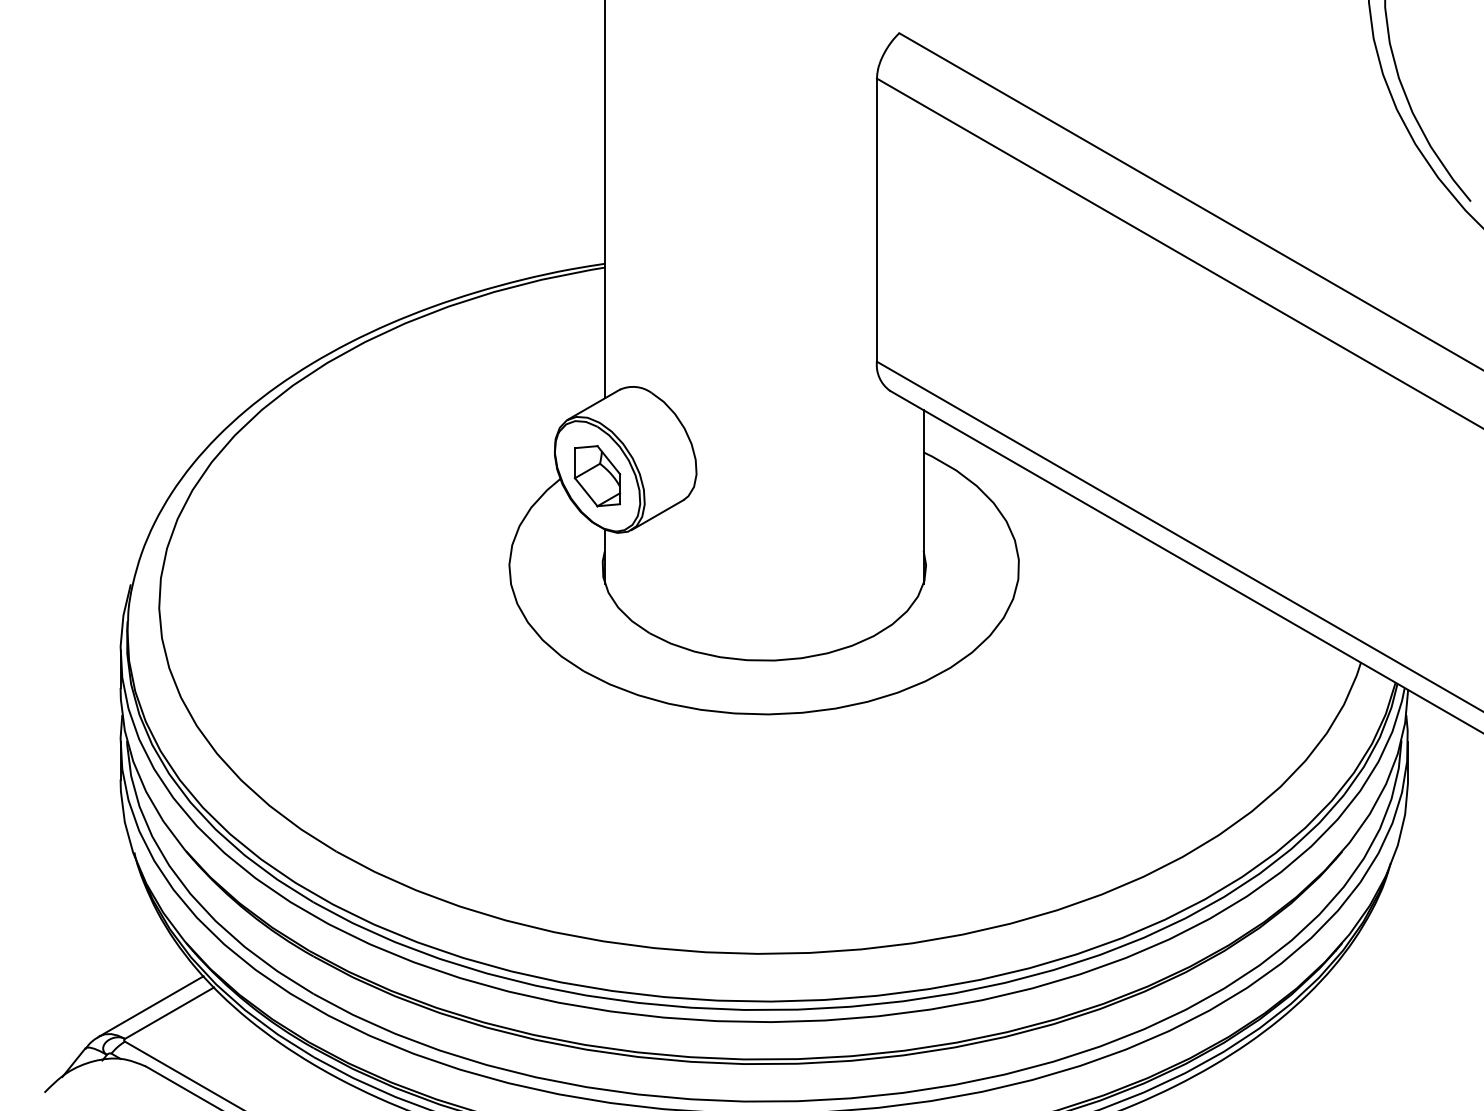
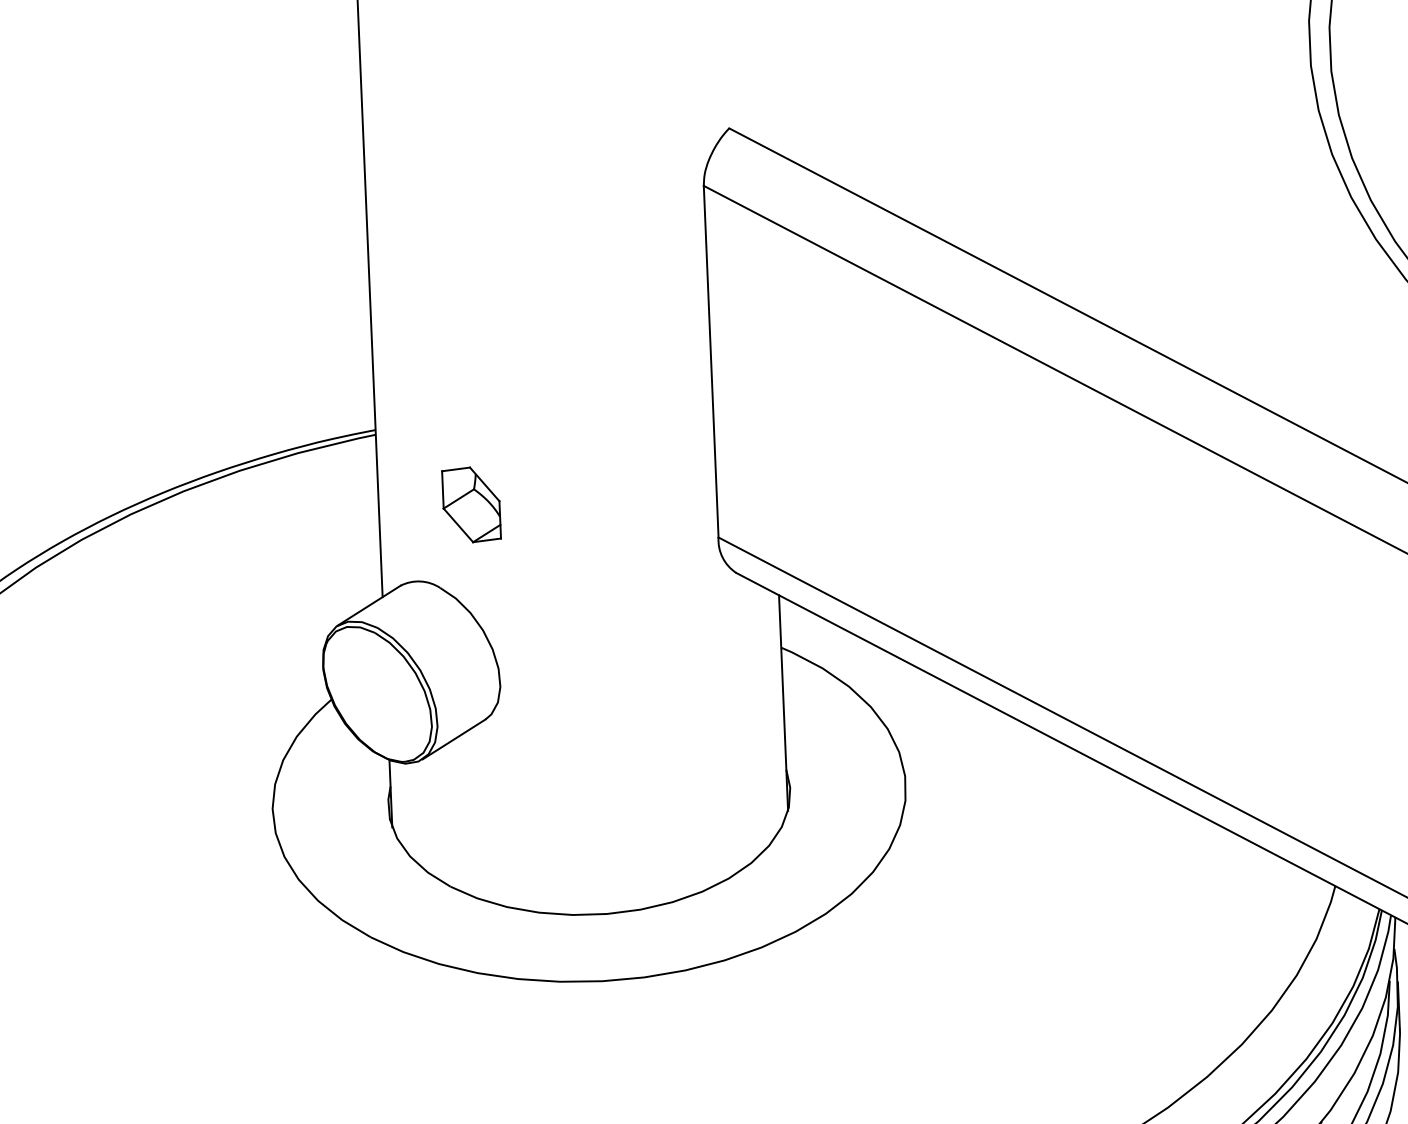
part: (597, 476) -> (471, 505), moved

